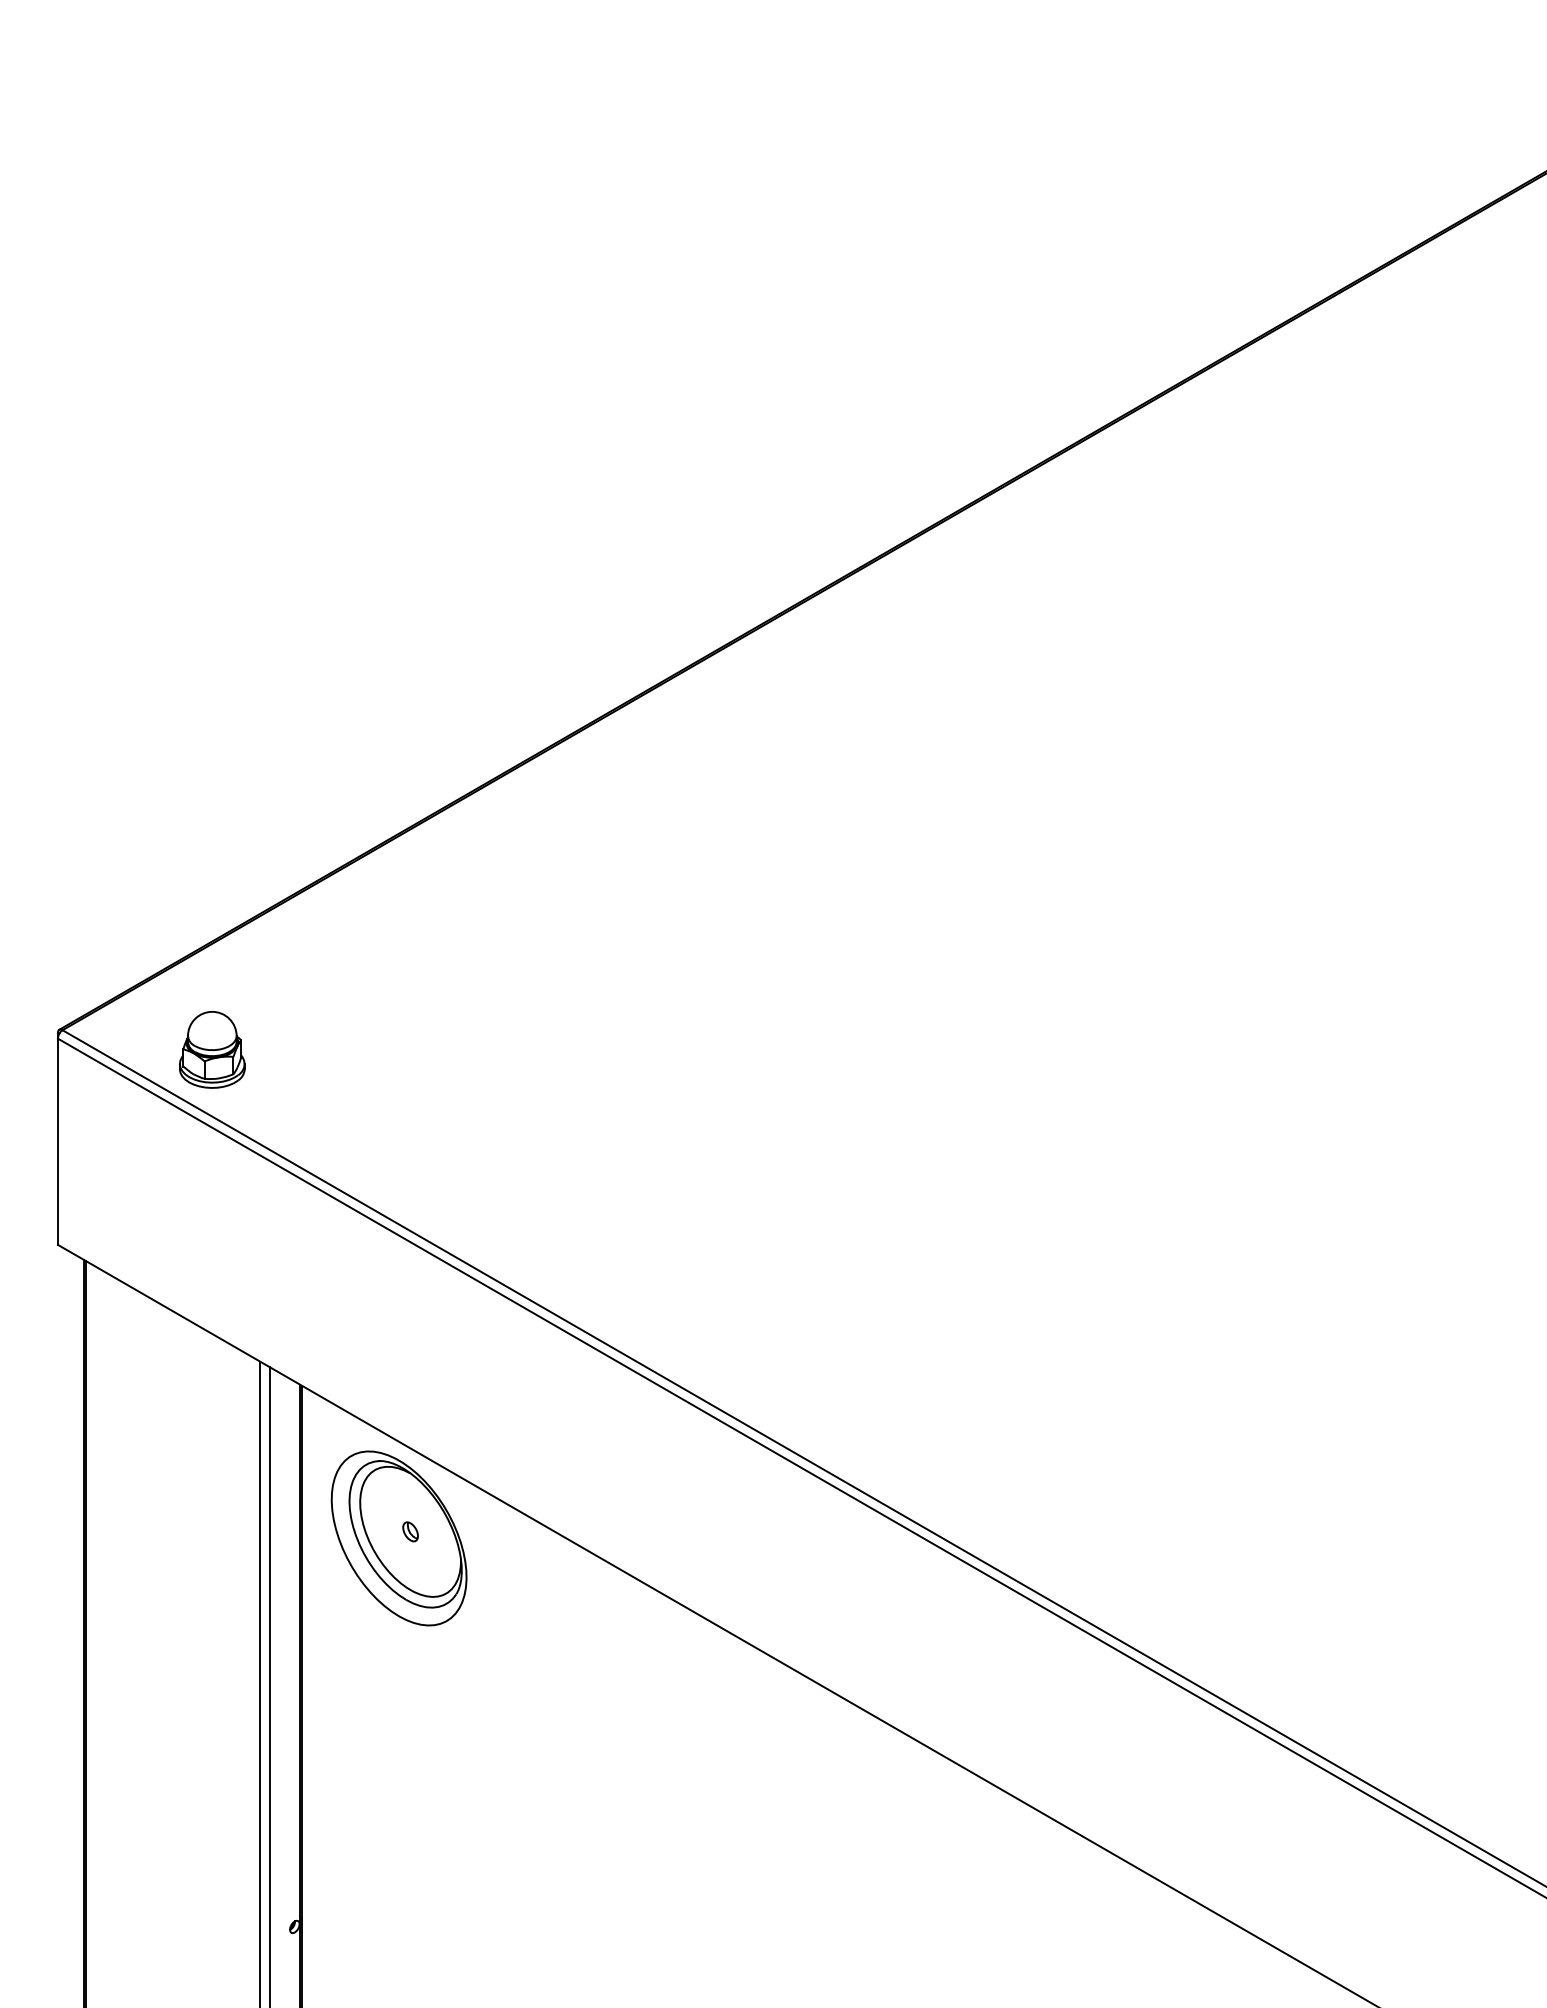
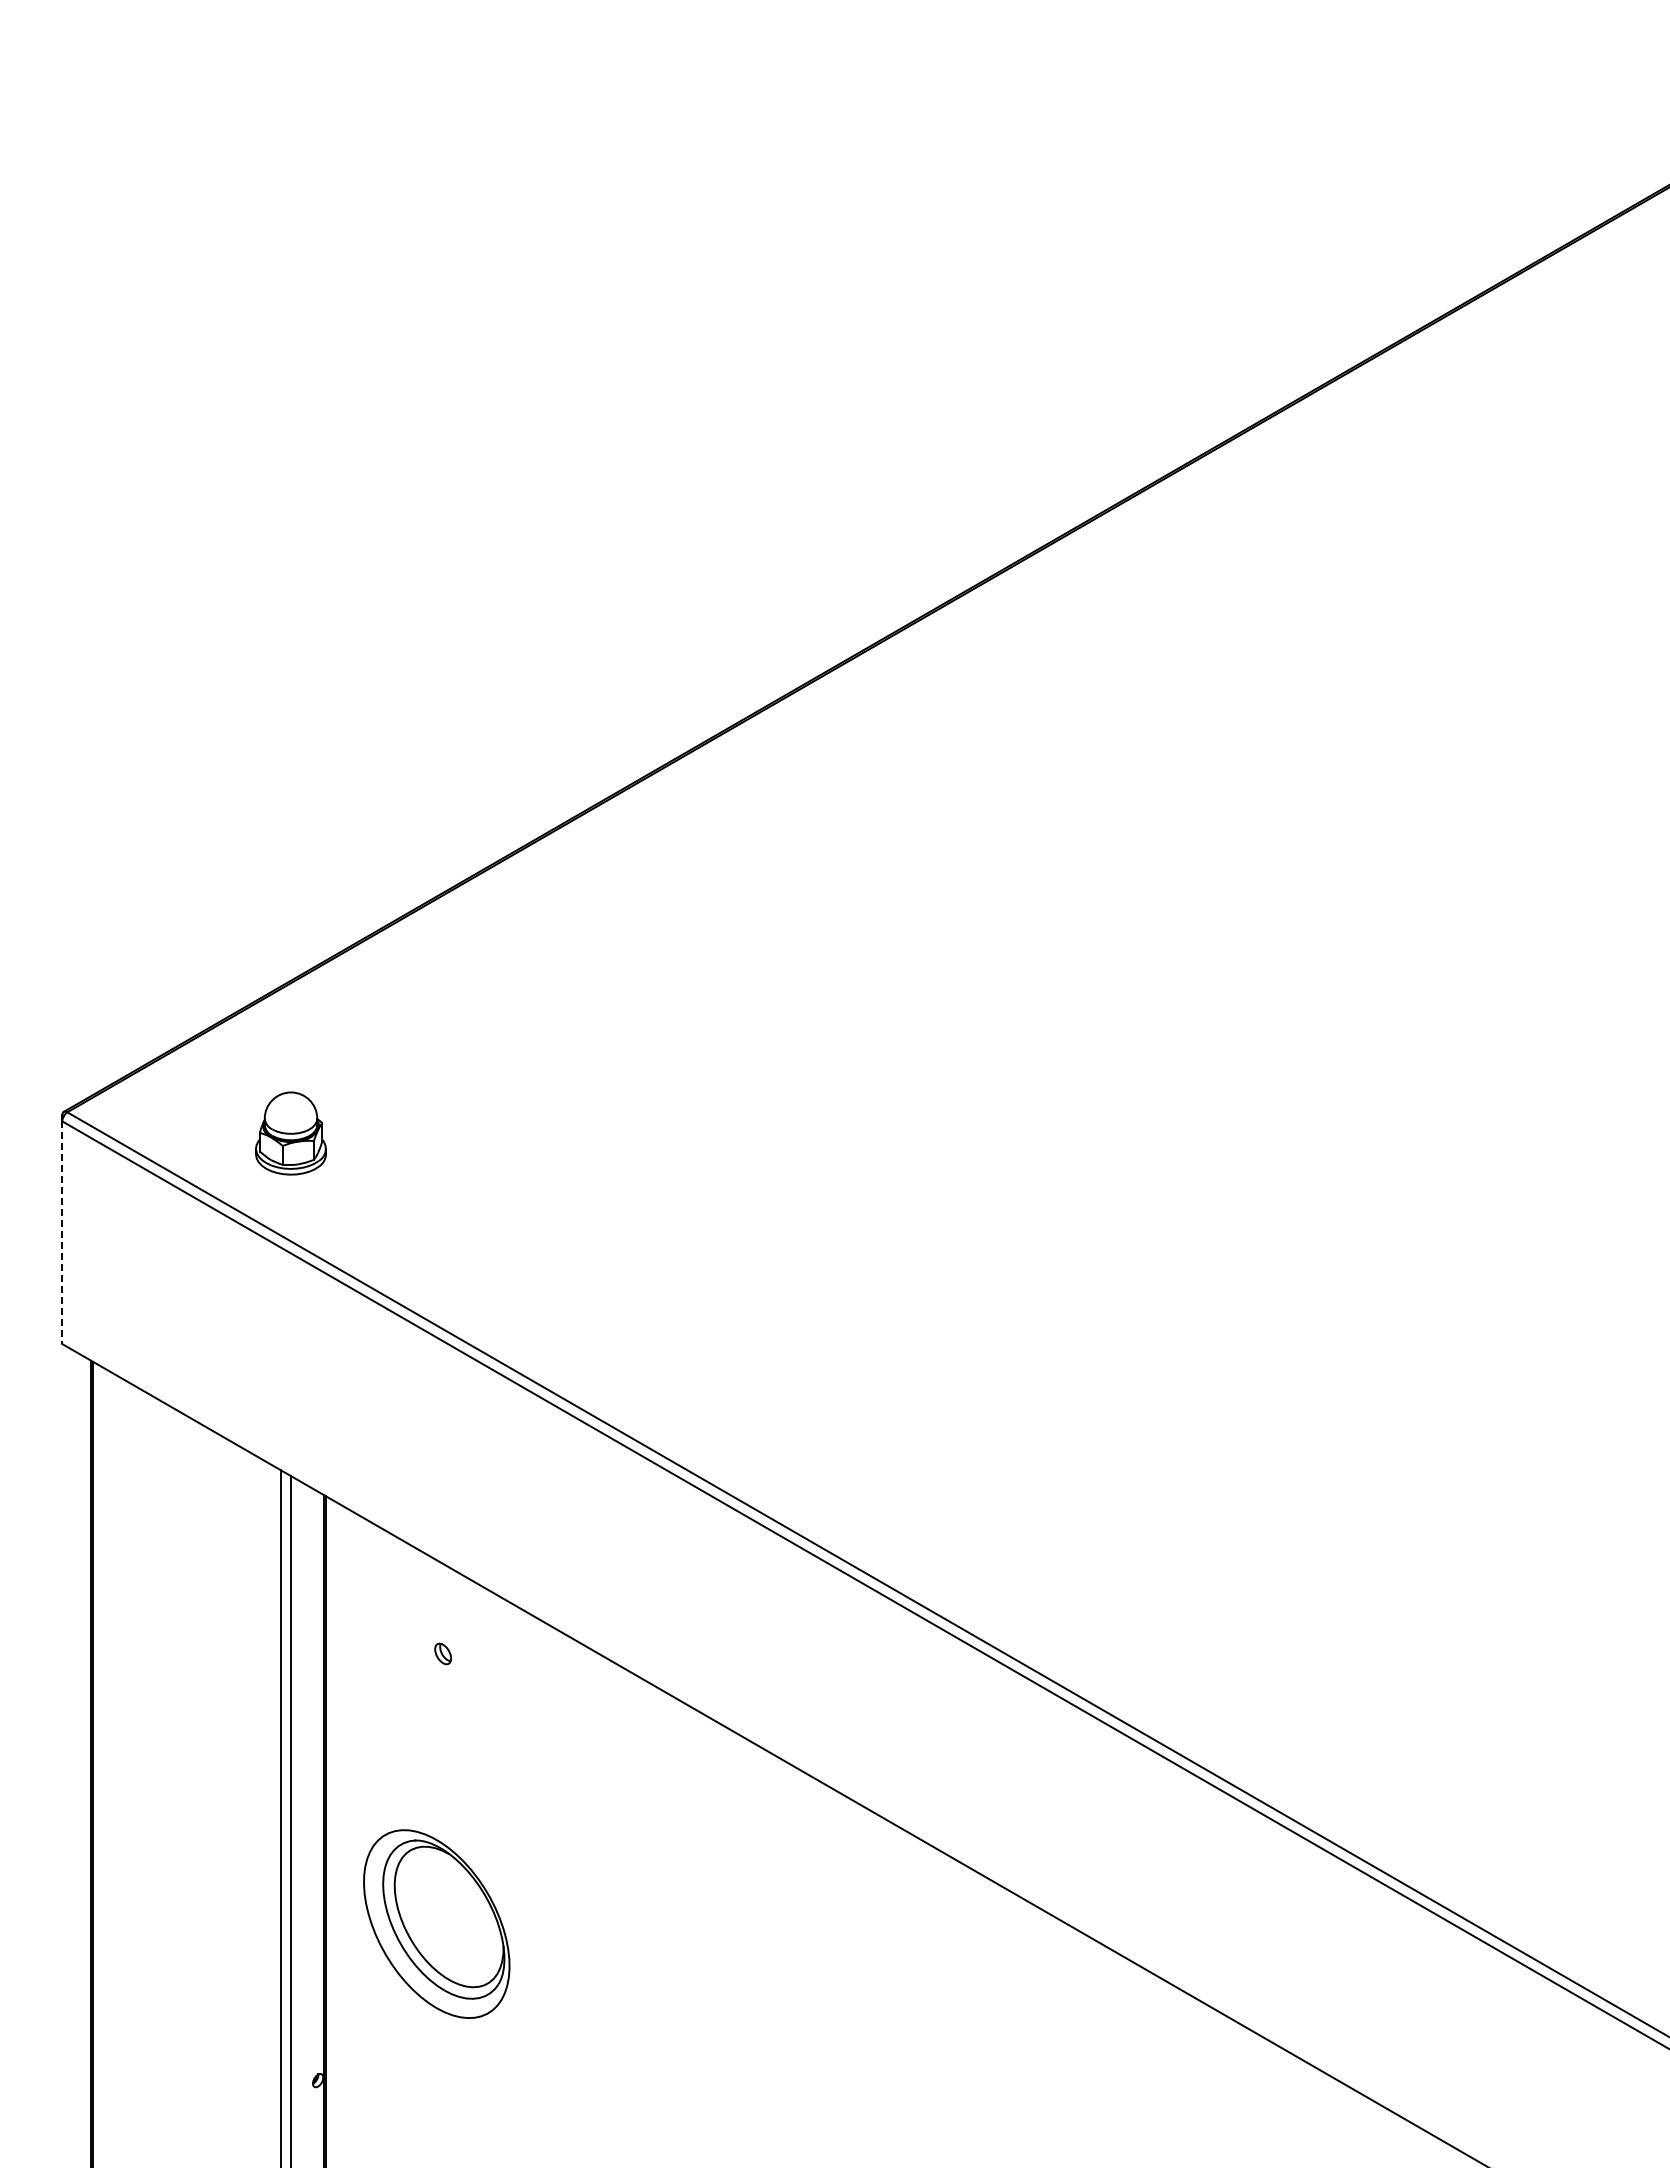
part: (211, 1049) -> (290, 1133), moved
line: (58, 1142) -> (62, 1233), solid -> dashed
part: (398, 1537) -> (436, 1923), moved

